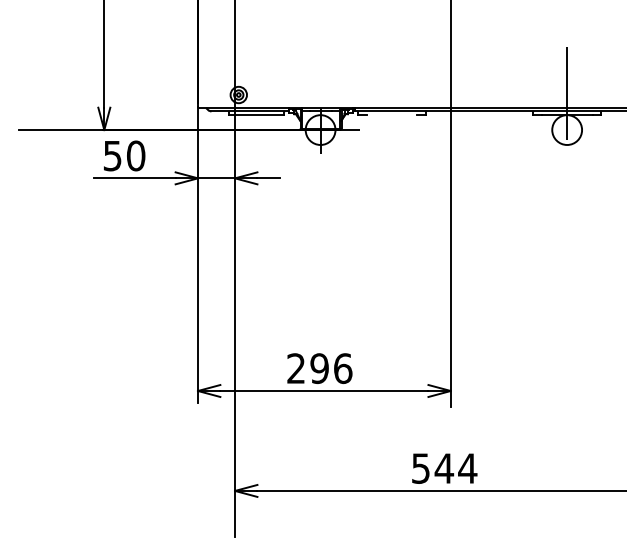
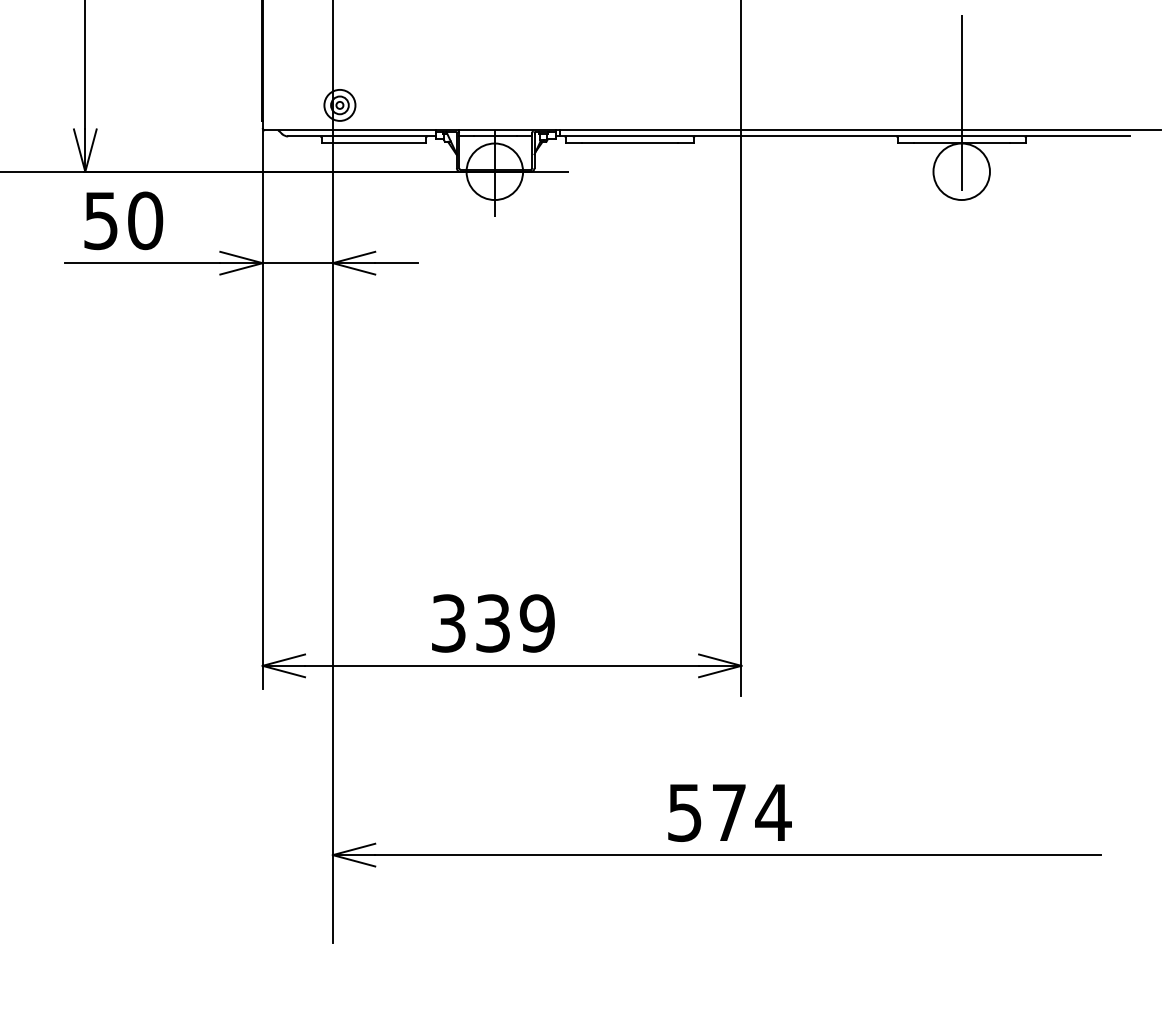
line: (391, 115) -> (629, 144), added
text: (319, 368) -> (492, 623), 296 -> 339
text: (444, 468) -> (729, 812), 544 -> 574

